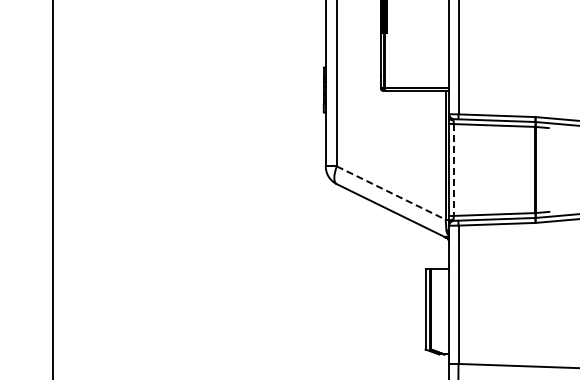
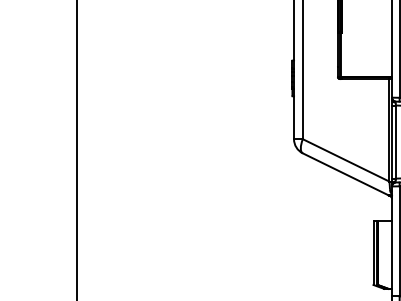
line: (453, 170) -> (395, 142), dashed -> solid
line: (391, 193) -> (346, 160), dashed -> solid

